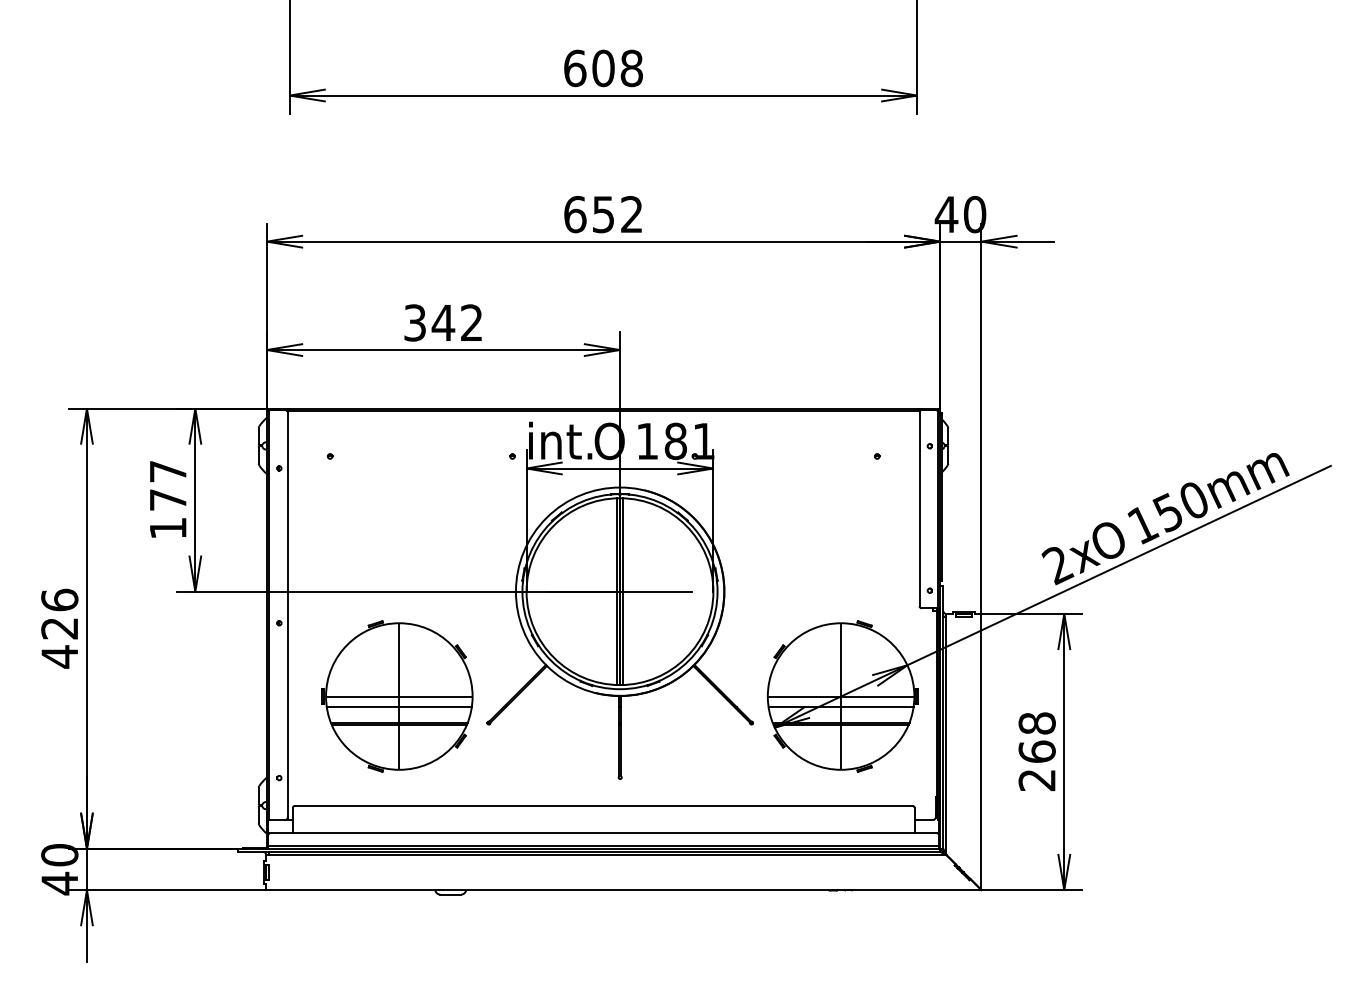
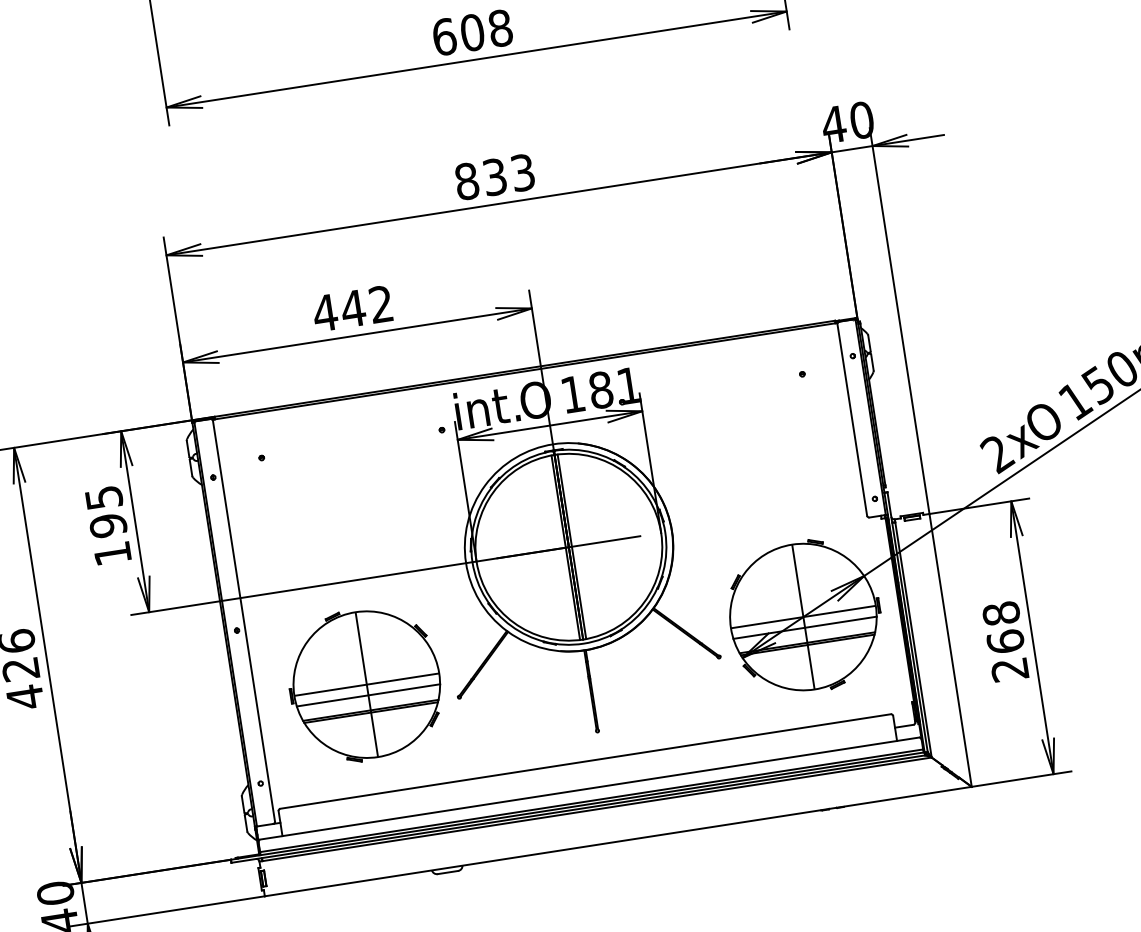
text: (603, 214) -> (494, 177), 652 -> 833
text: (414, 322) -> (324, 312), 342 -> 442
text: (167, 486) -> (105, 512), 177 -> 195

